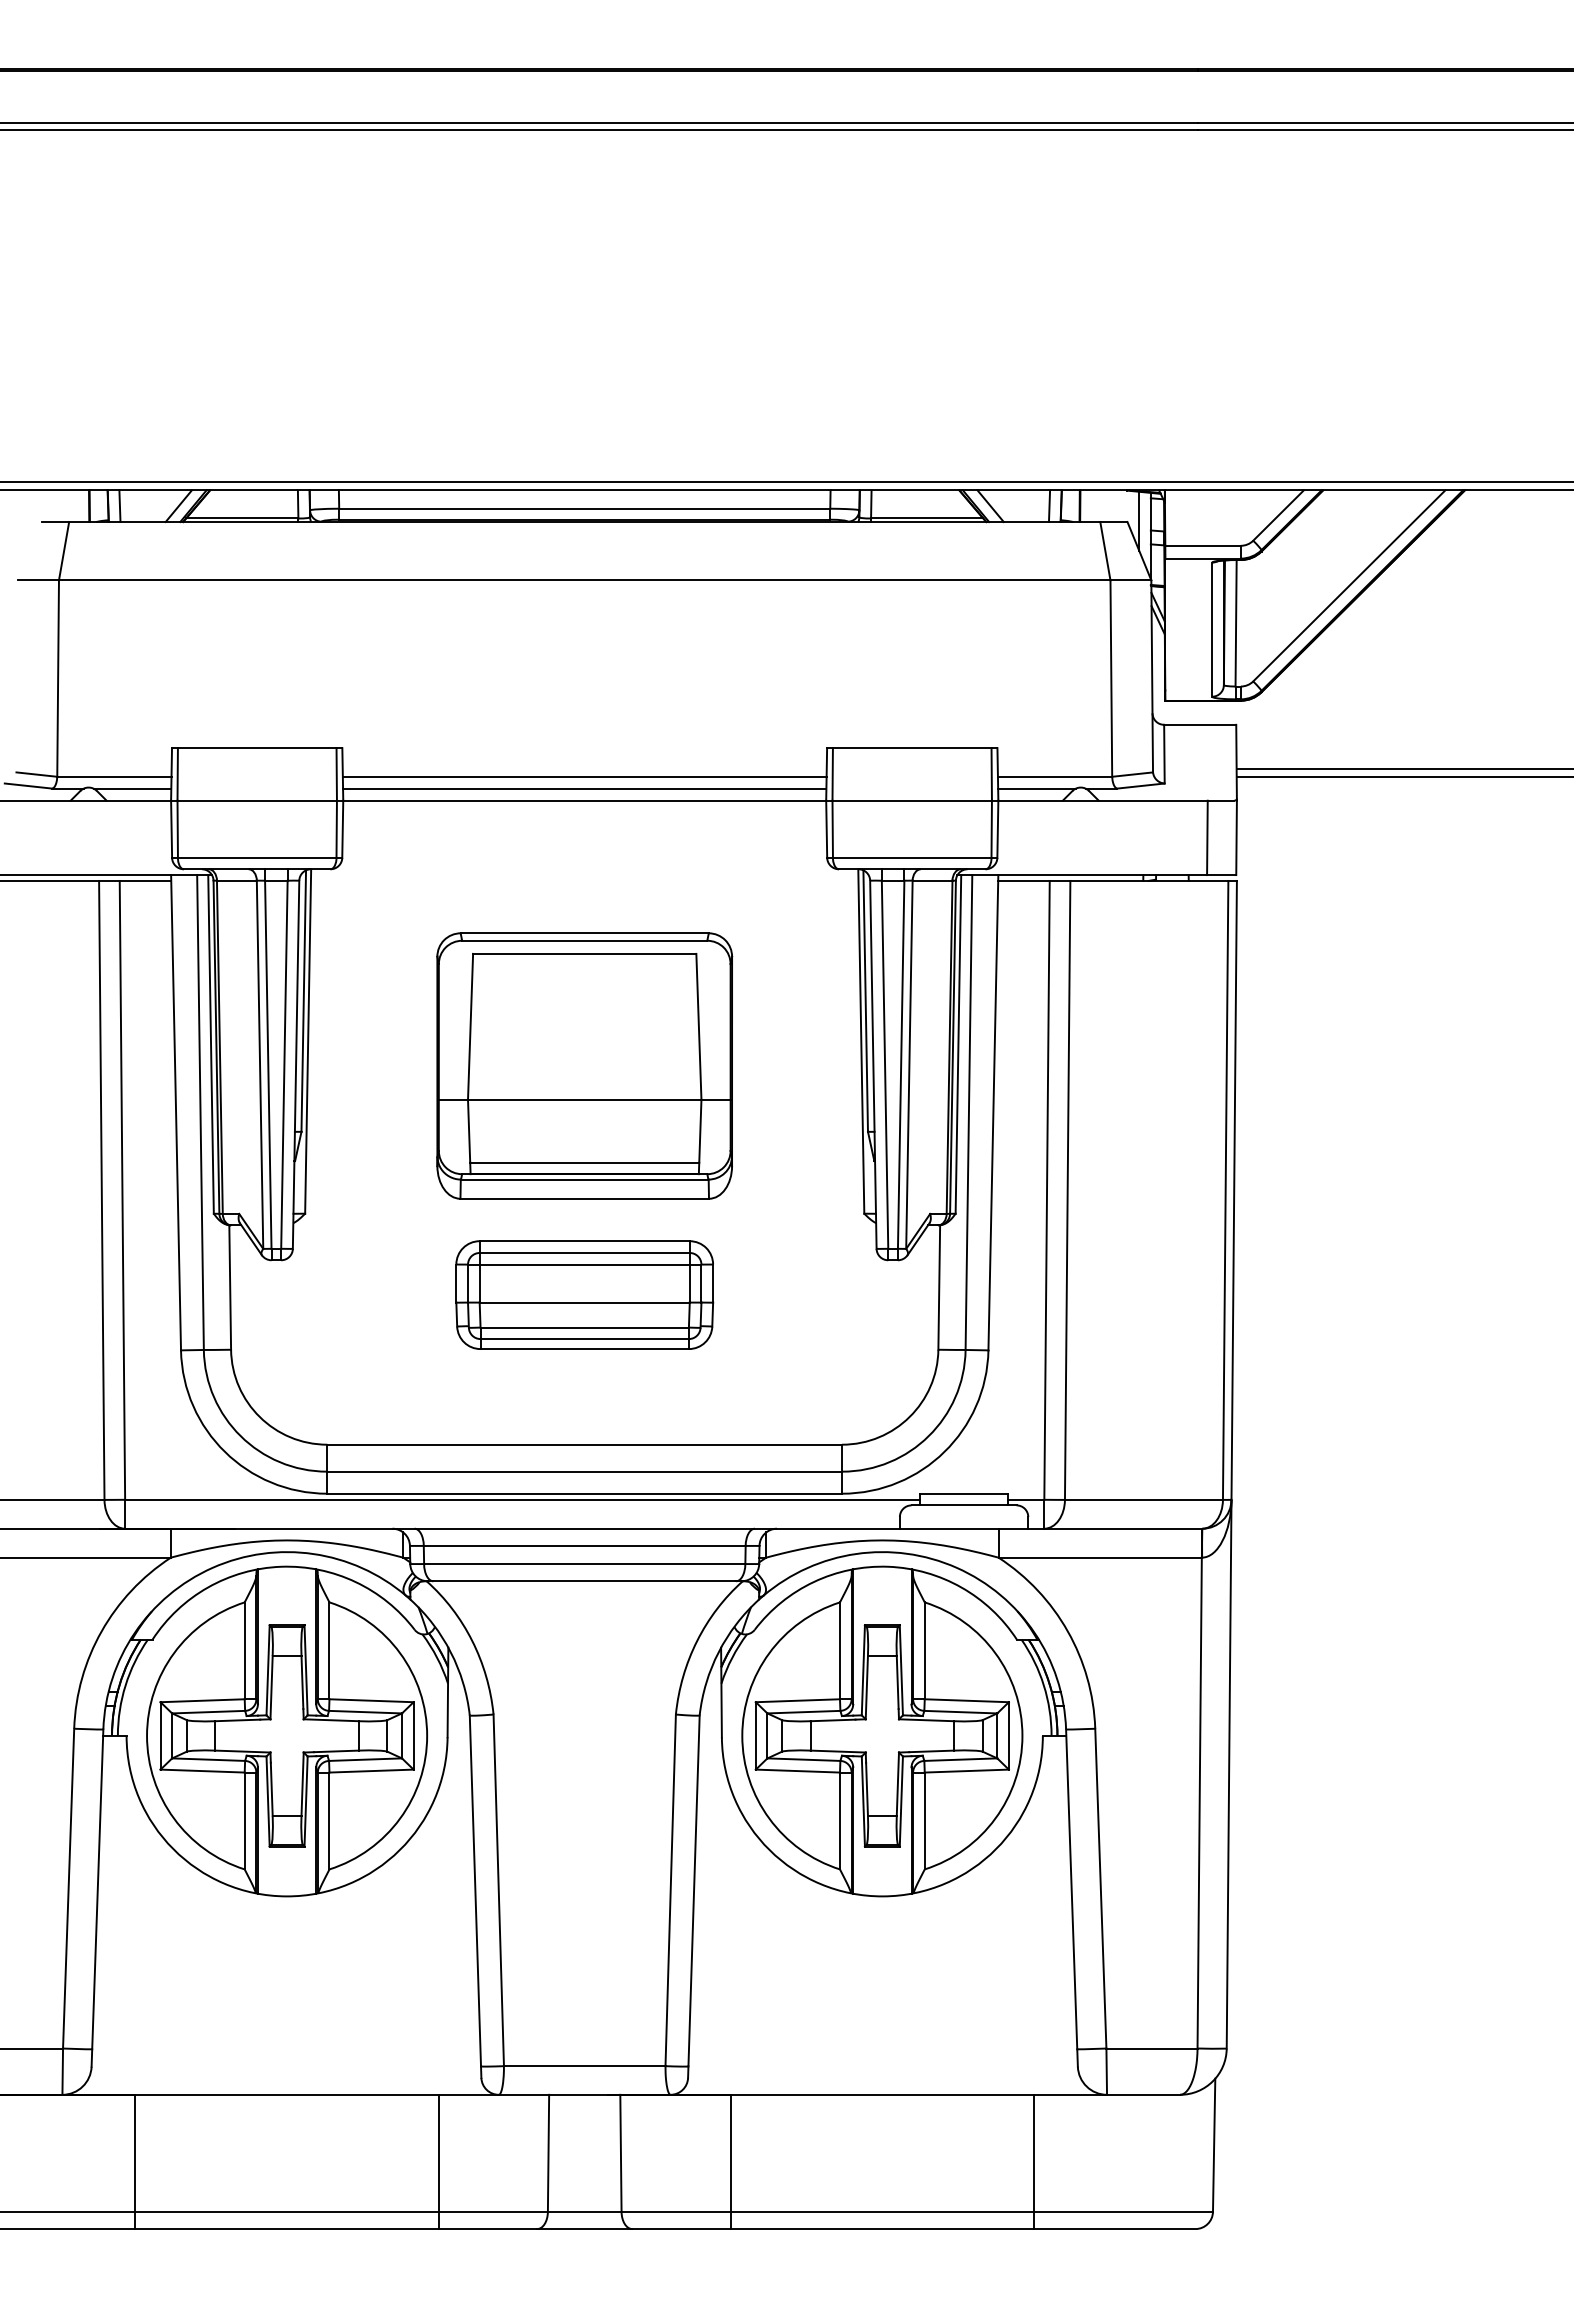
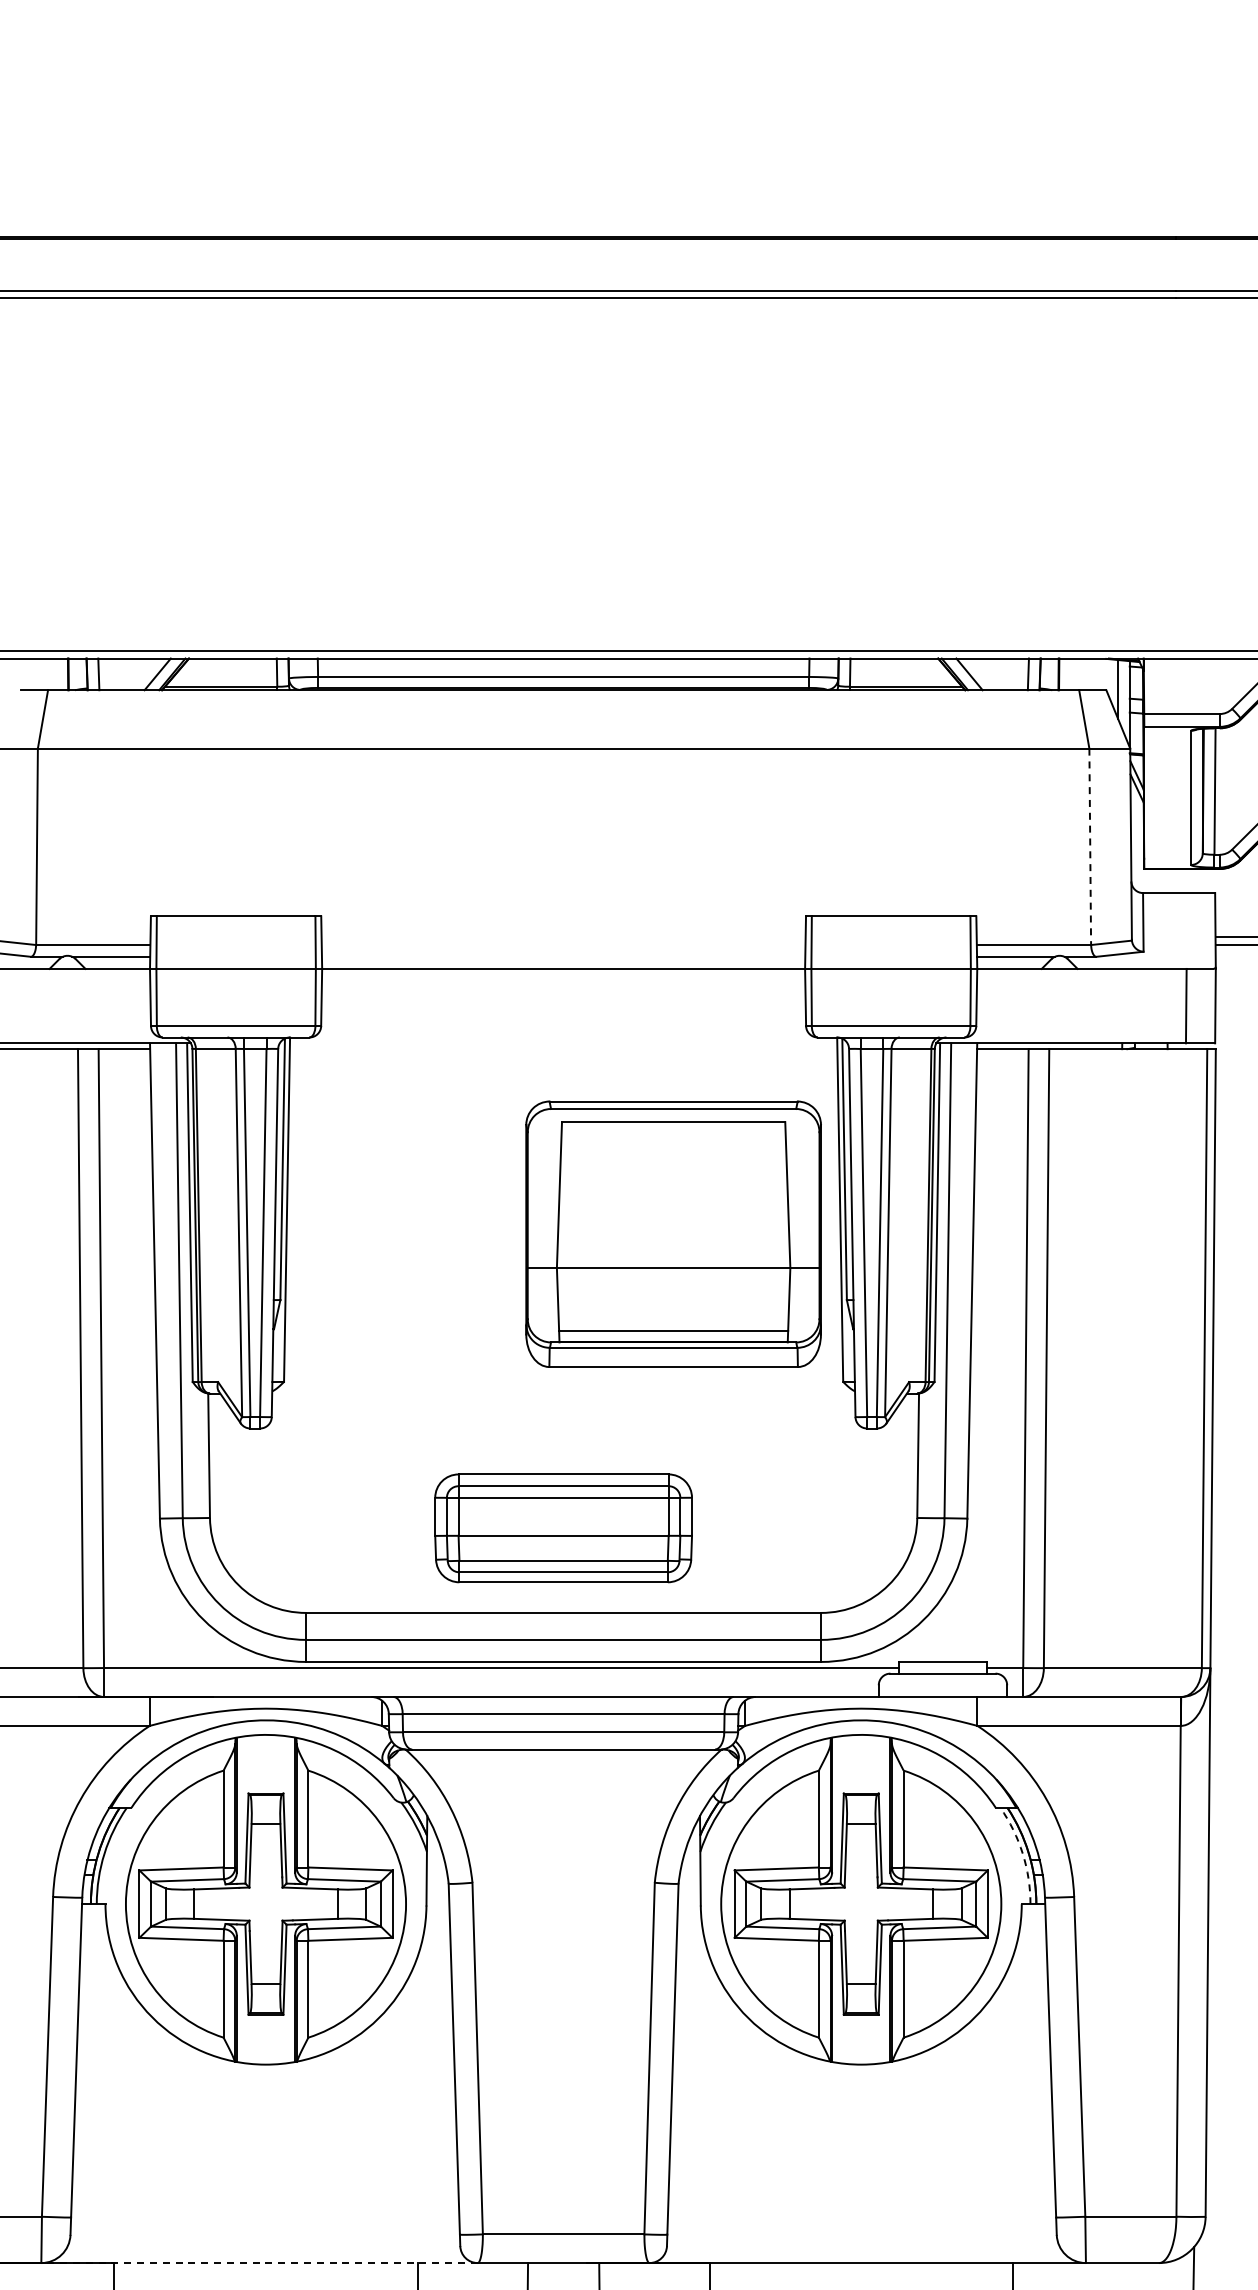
line: (1111, 679) -> (1090, 847), solid -> dashed
line: (584, 777) -> (563, 945), removed
line: (584, 788) -> (563, 956), removed
part: (584, 1065) -> (673, 1233), moved
part: (584, 1294) -> (563, 1527), moved
arc: (1043, 1685) -> (1022, 1853), solid -> dashed
line: (280, 2094) -> (259, 2262), solid -> dashed

